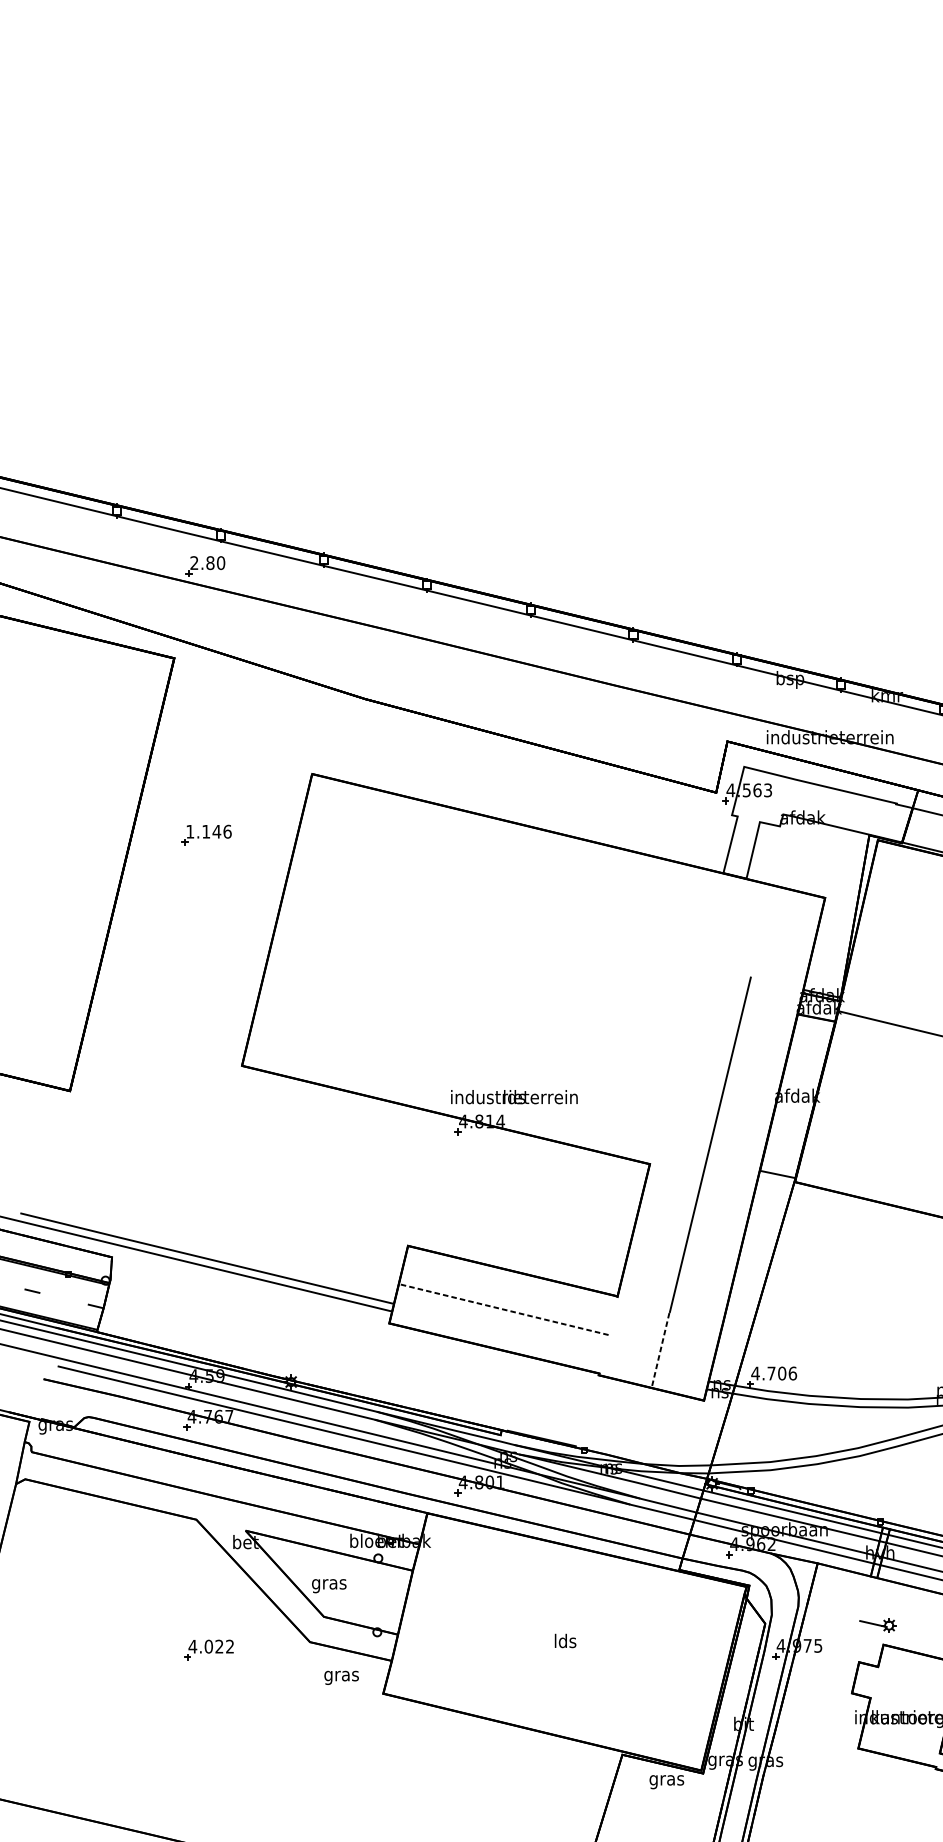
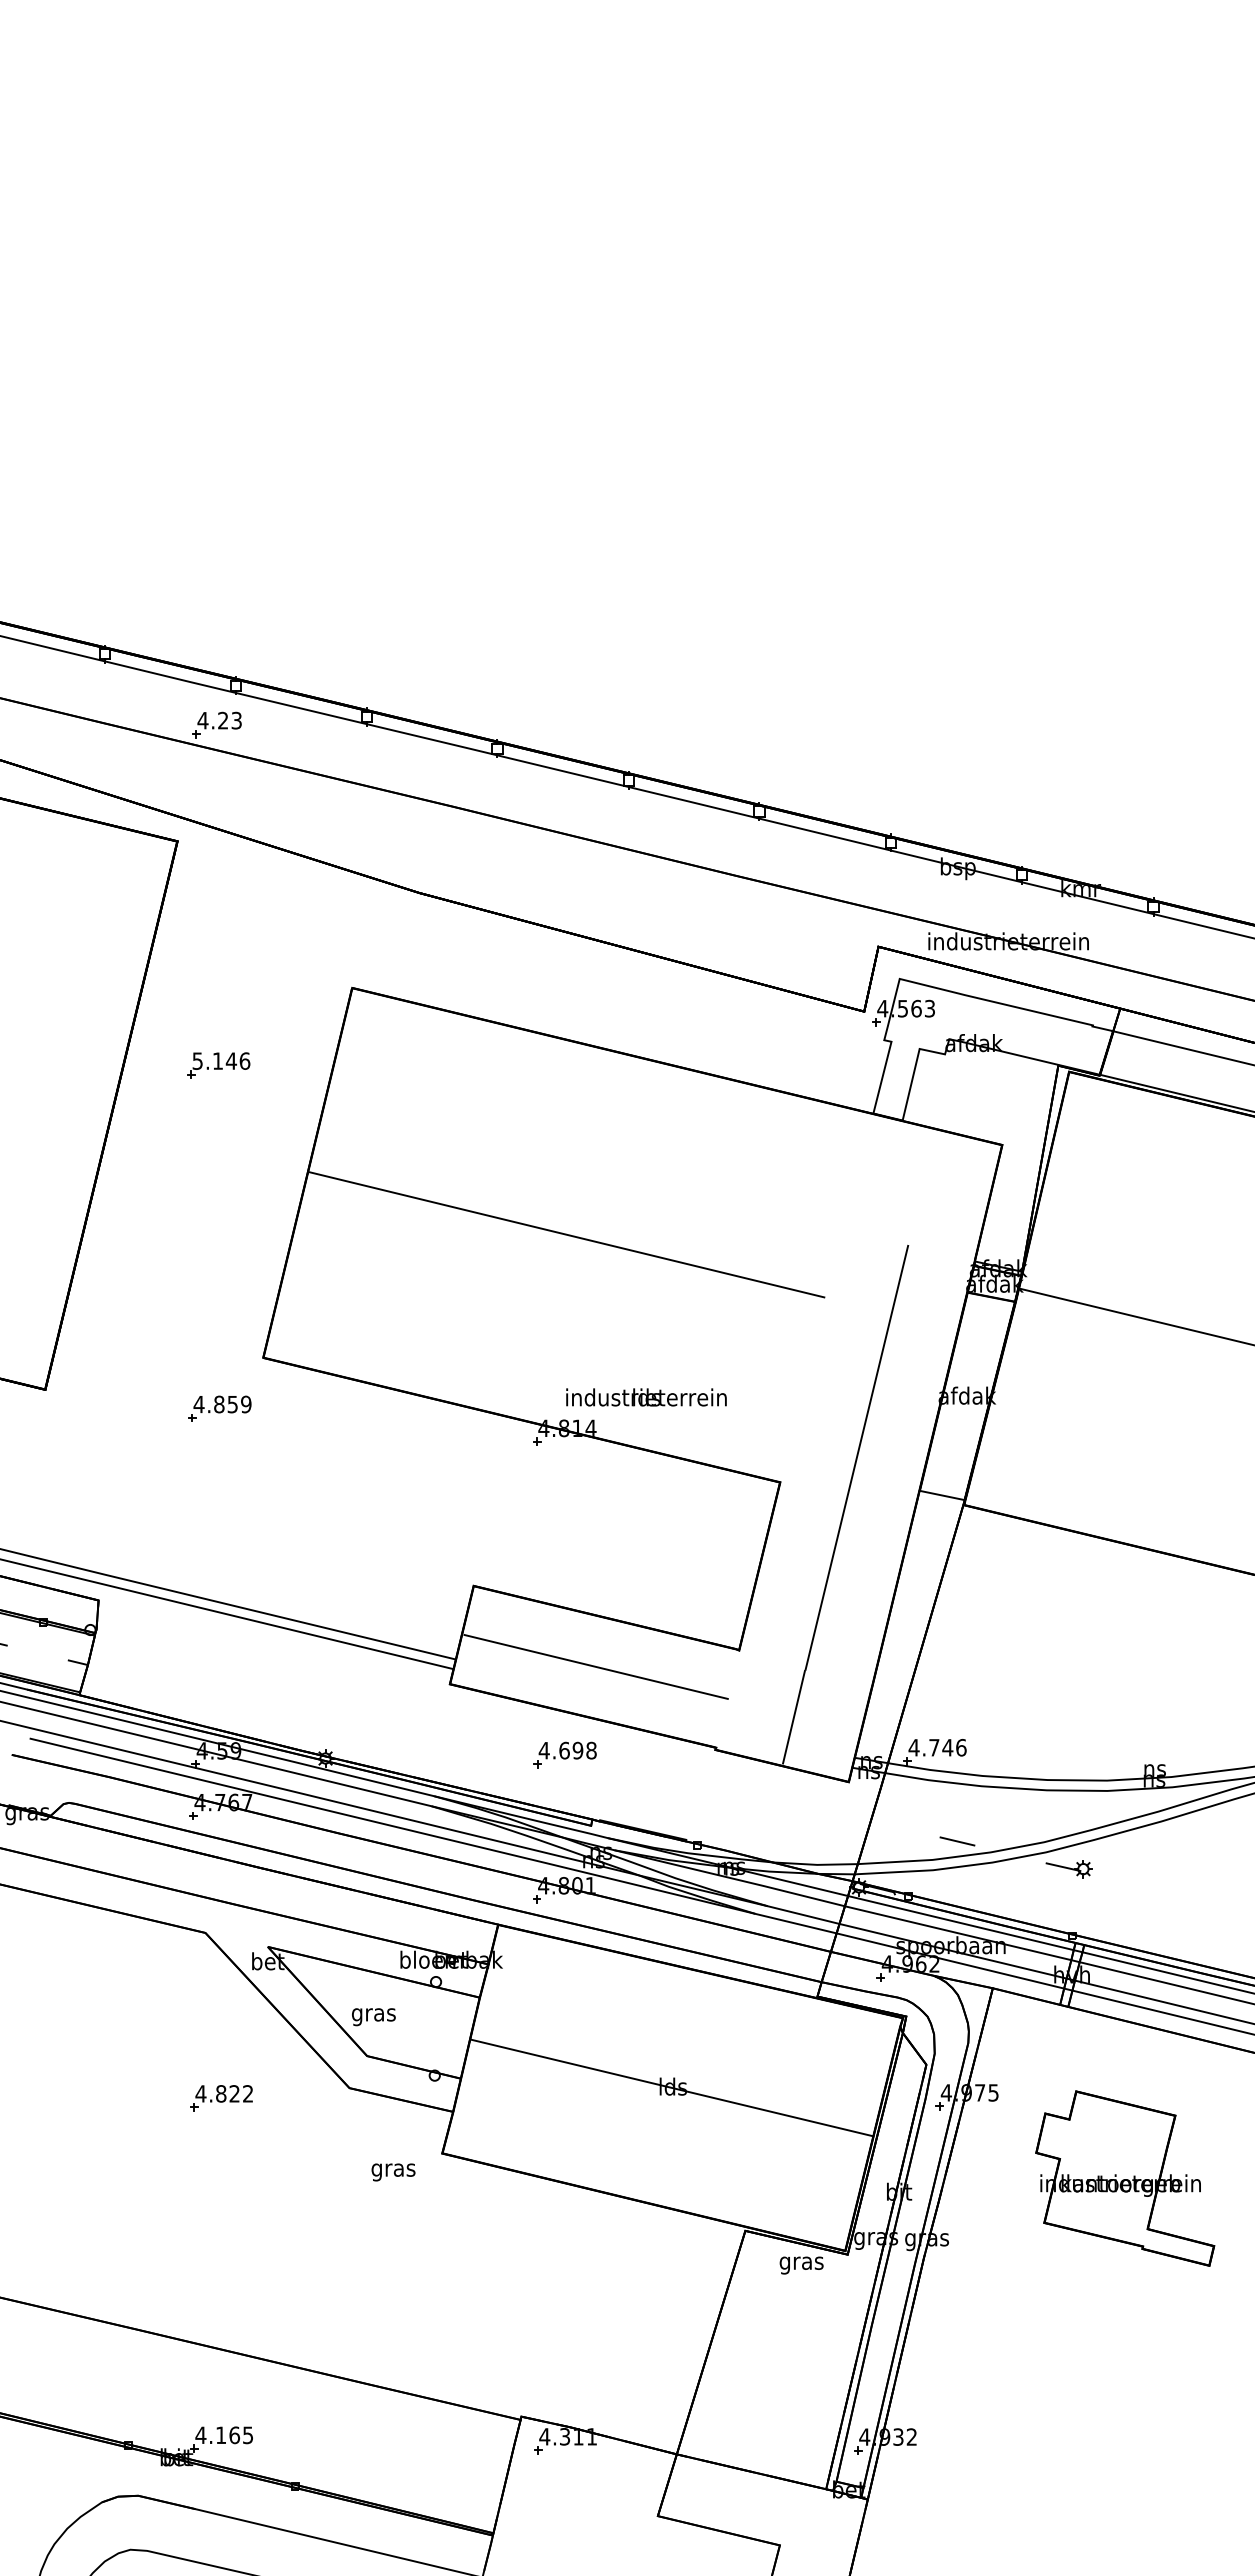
text: (207, 562) -> (219, 720), 2.80 -> 4.23
text: (190, 831) -> (197, 1060), 1.146 -> 5.146
line: (481, 968) -> (566, 1234), added
text: (514, 1097) -> (646, 1397), moved
part: (207, 1105) -> (219, 1408), added
line: (504, 1310) -> (596, 1667), dashed -> solid
line: (661, 1348) -> (794, 1716), dashed -> solid
text: (781, 1373) -> (947, 1747), 4.706 -> 4.746
part: (479, 1378) -> (564, 1754), added
line: (789, 1447) -> (957, 1841), added
part: (877, 1625) -> (1068, 1869), moved
line: (564, 1641) -> (671, 2087), added
text: (209, 1646) -> (221, 2093), 4.022 -> 4.822
text: (341, 1677) -> (393, 2172), moved

